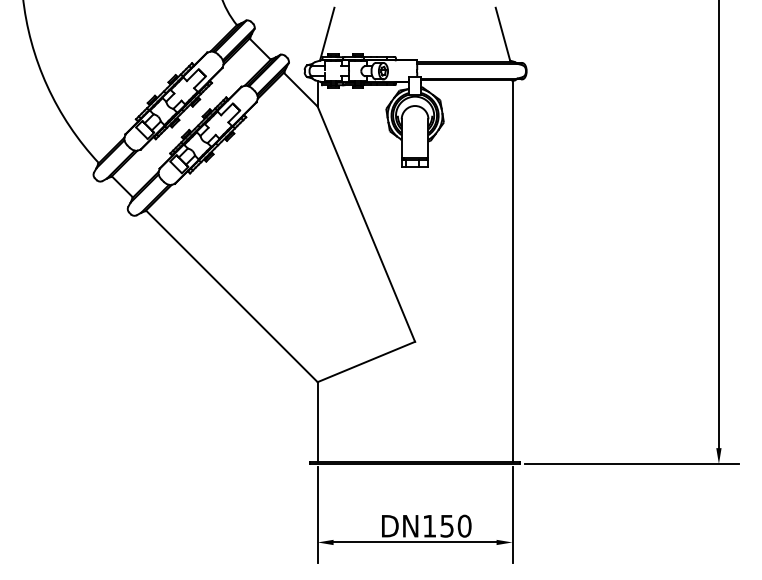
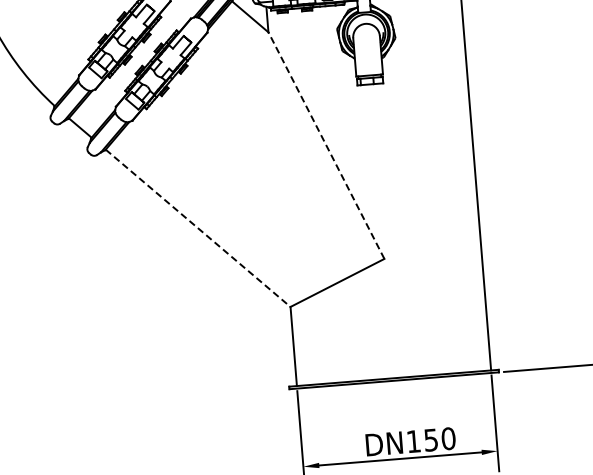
line: (366, 223) -> (326, 144), solid -> dashed
line: (232, 296) -> (198, 228), solid -> dashed

